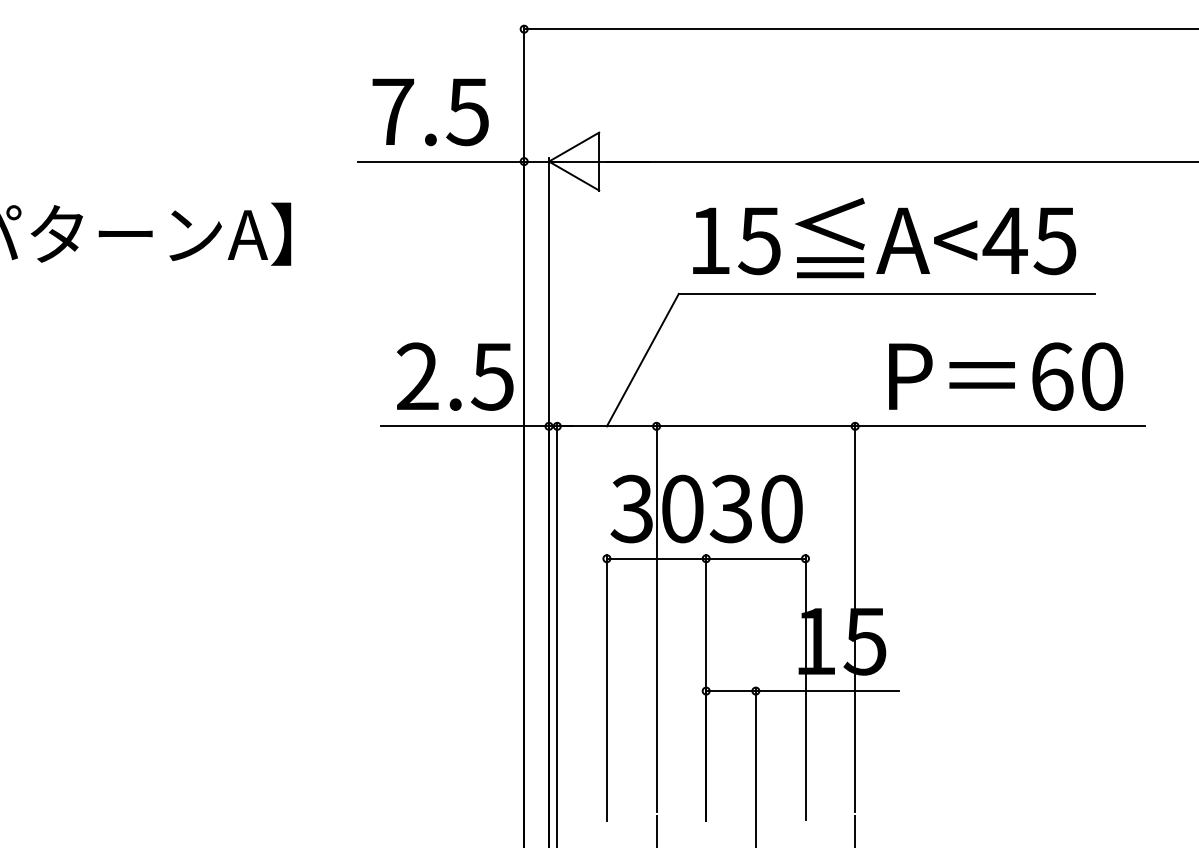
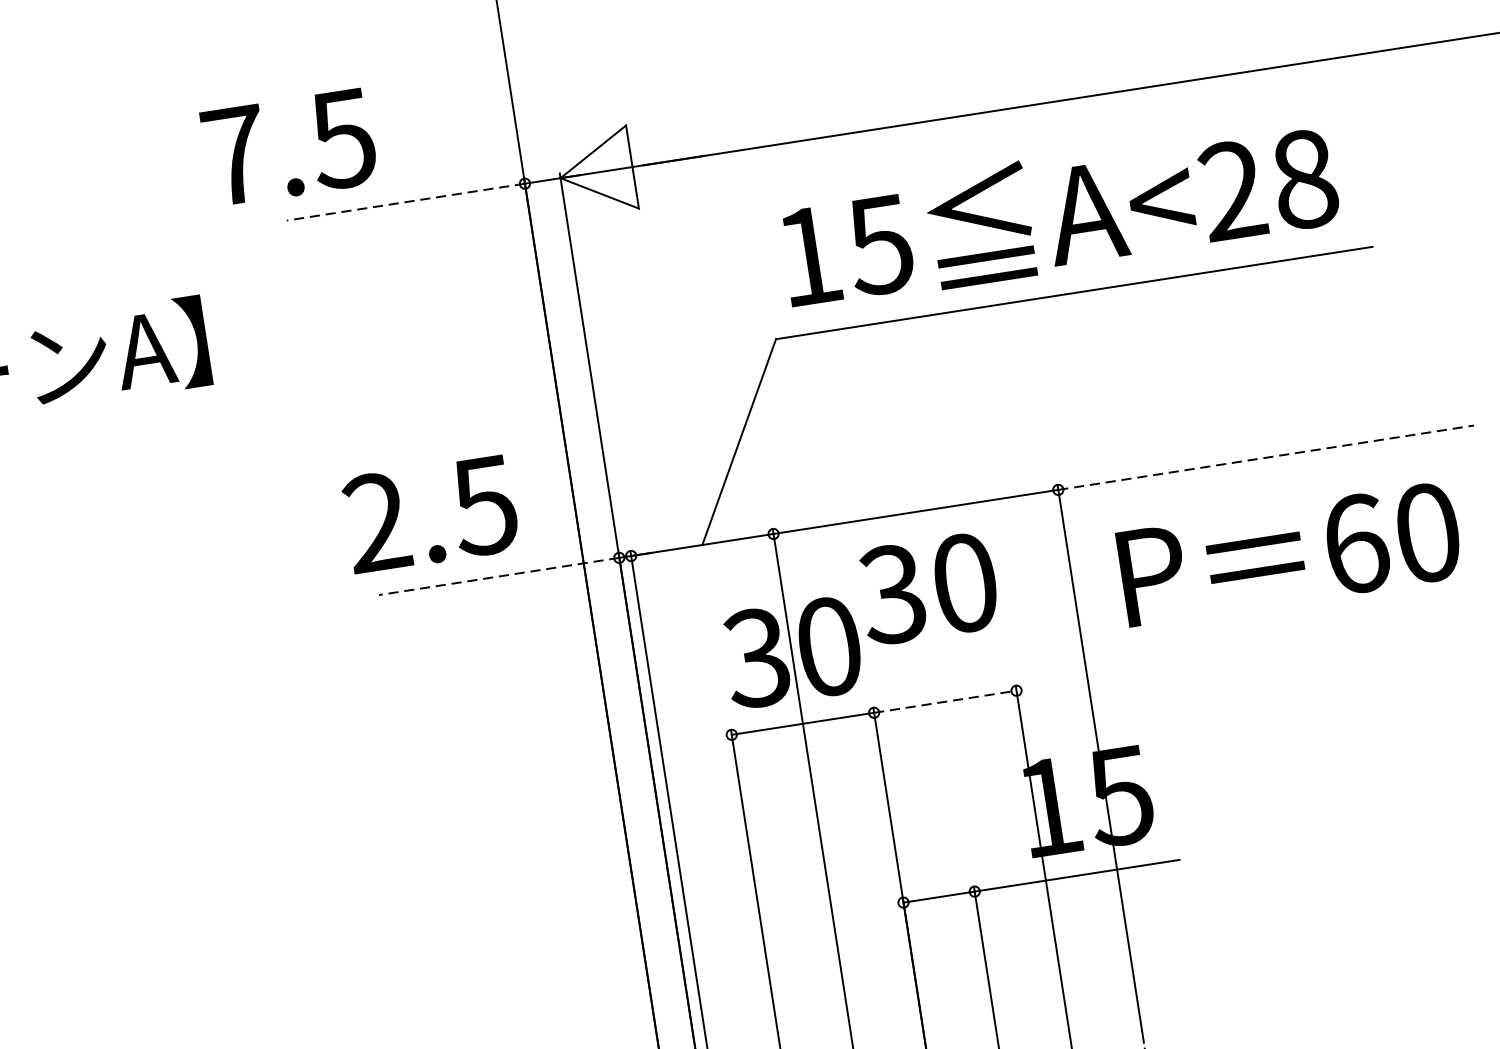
text: (430, 112) -> (289, 148), moved
line: (440, 161) -> (404, 202), solid -> dashed
text: (1029, 240) -> (1267, 184), A<45 -> A<28
text: (455, 376) -> (431, 513), moved
text: (1006, 376) -> (1290, 554), moved
line: (465, 426) -> (499, 576), solid -> dashed
line: (1000, 426) -> (1266, 457), solid -> dashed
text: (755, 508) -> (927, 588), moved
line: (755, 558) -> (944, 701), solid -> dashed

